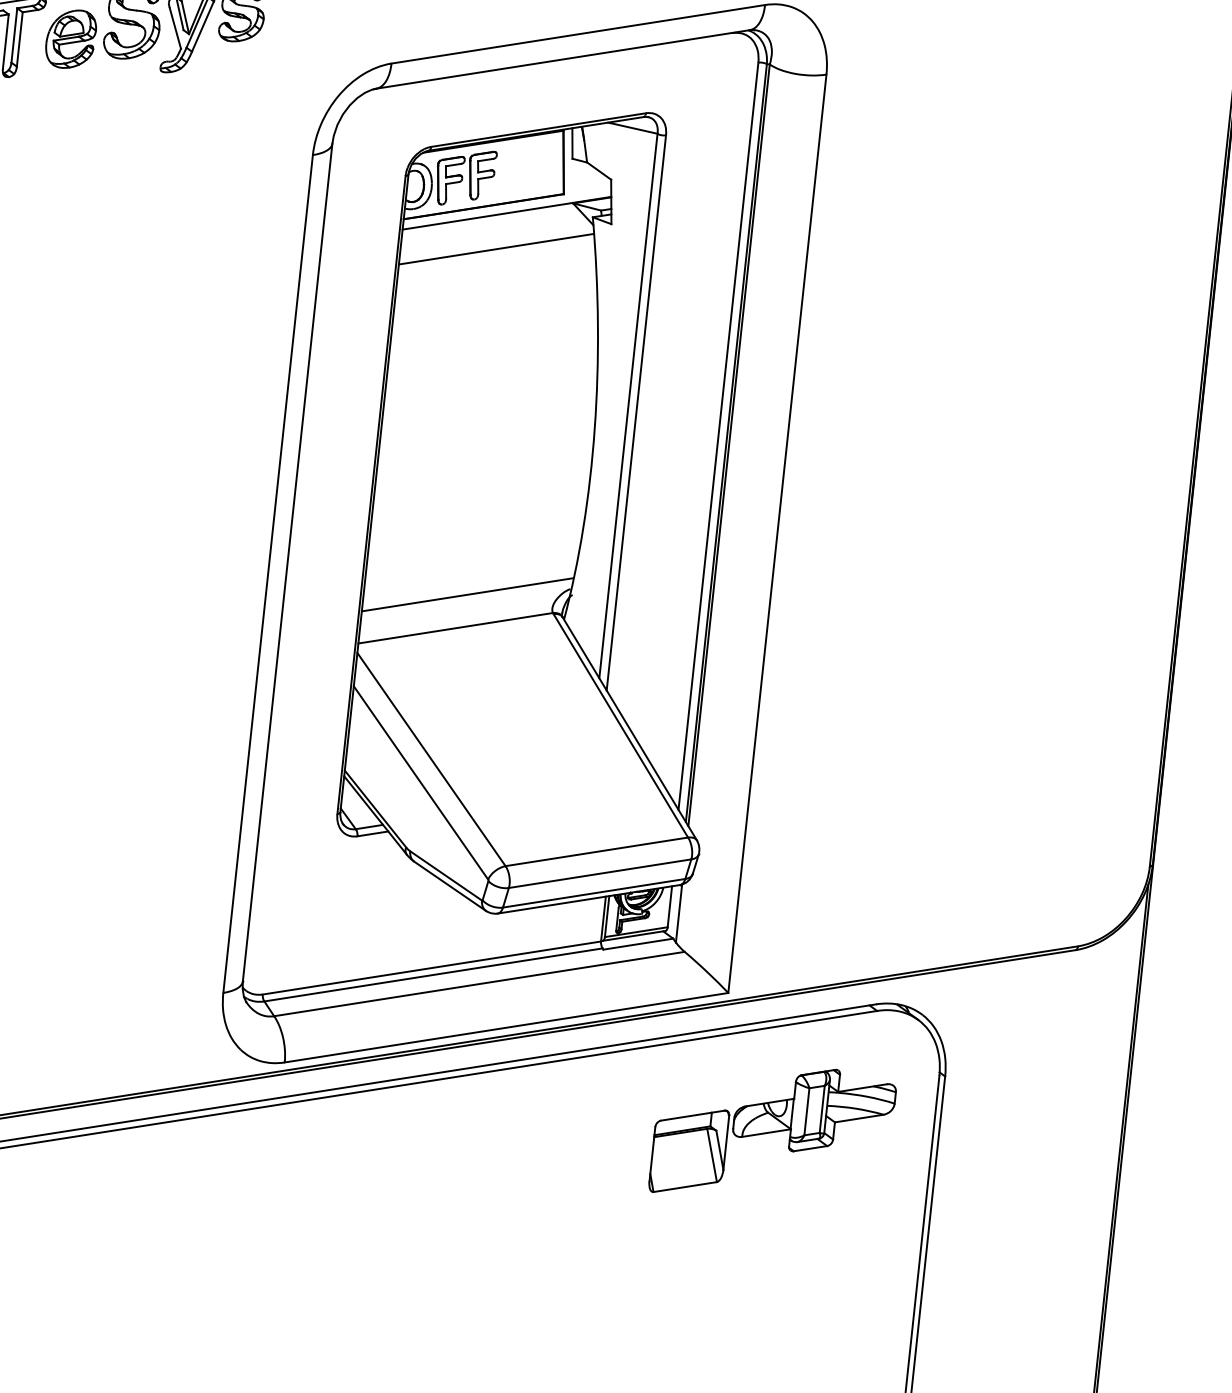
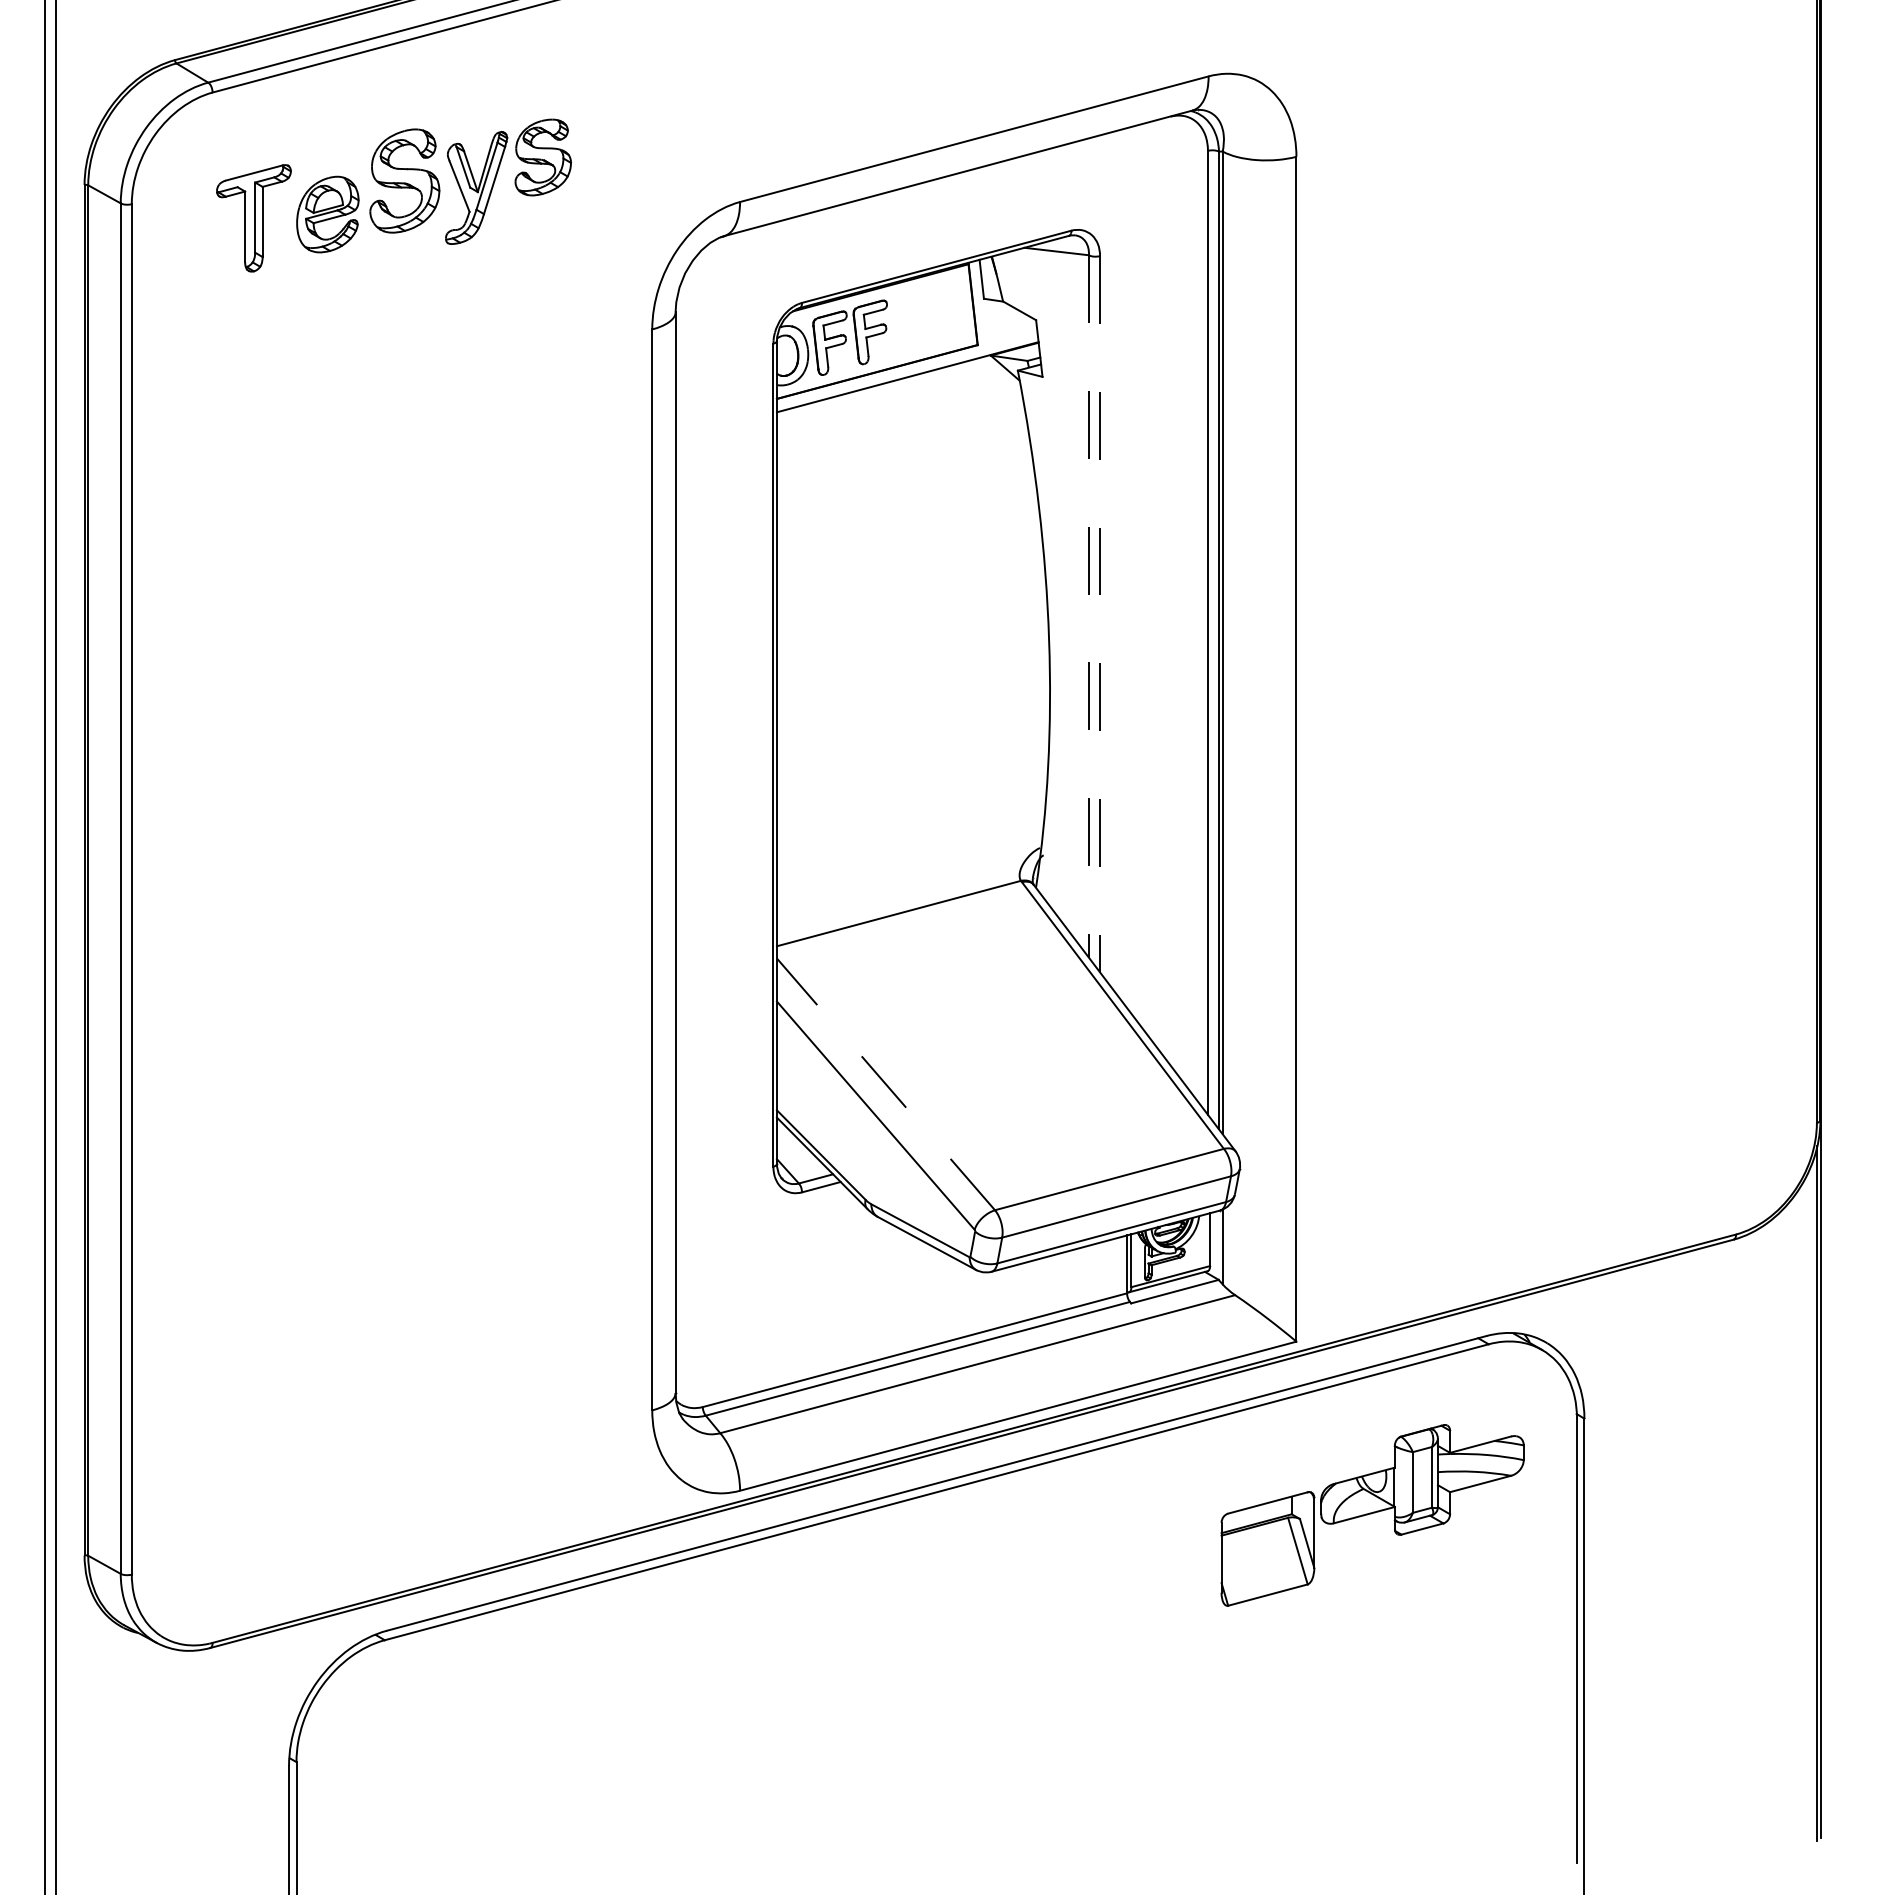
line: (495, 249) -> (898, 424), removed
line: (628, 406) -> (1089, 607), solid -> dashed
line: (636, 413) -> (1100, 614), solid -> dashed
line: (466, 594) -> (908, 868), removed
line: (431, 759) -> (885, 1084), solid -> dashed

